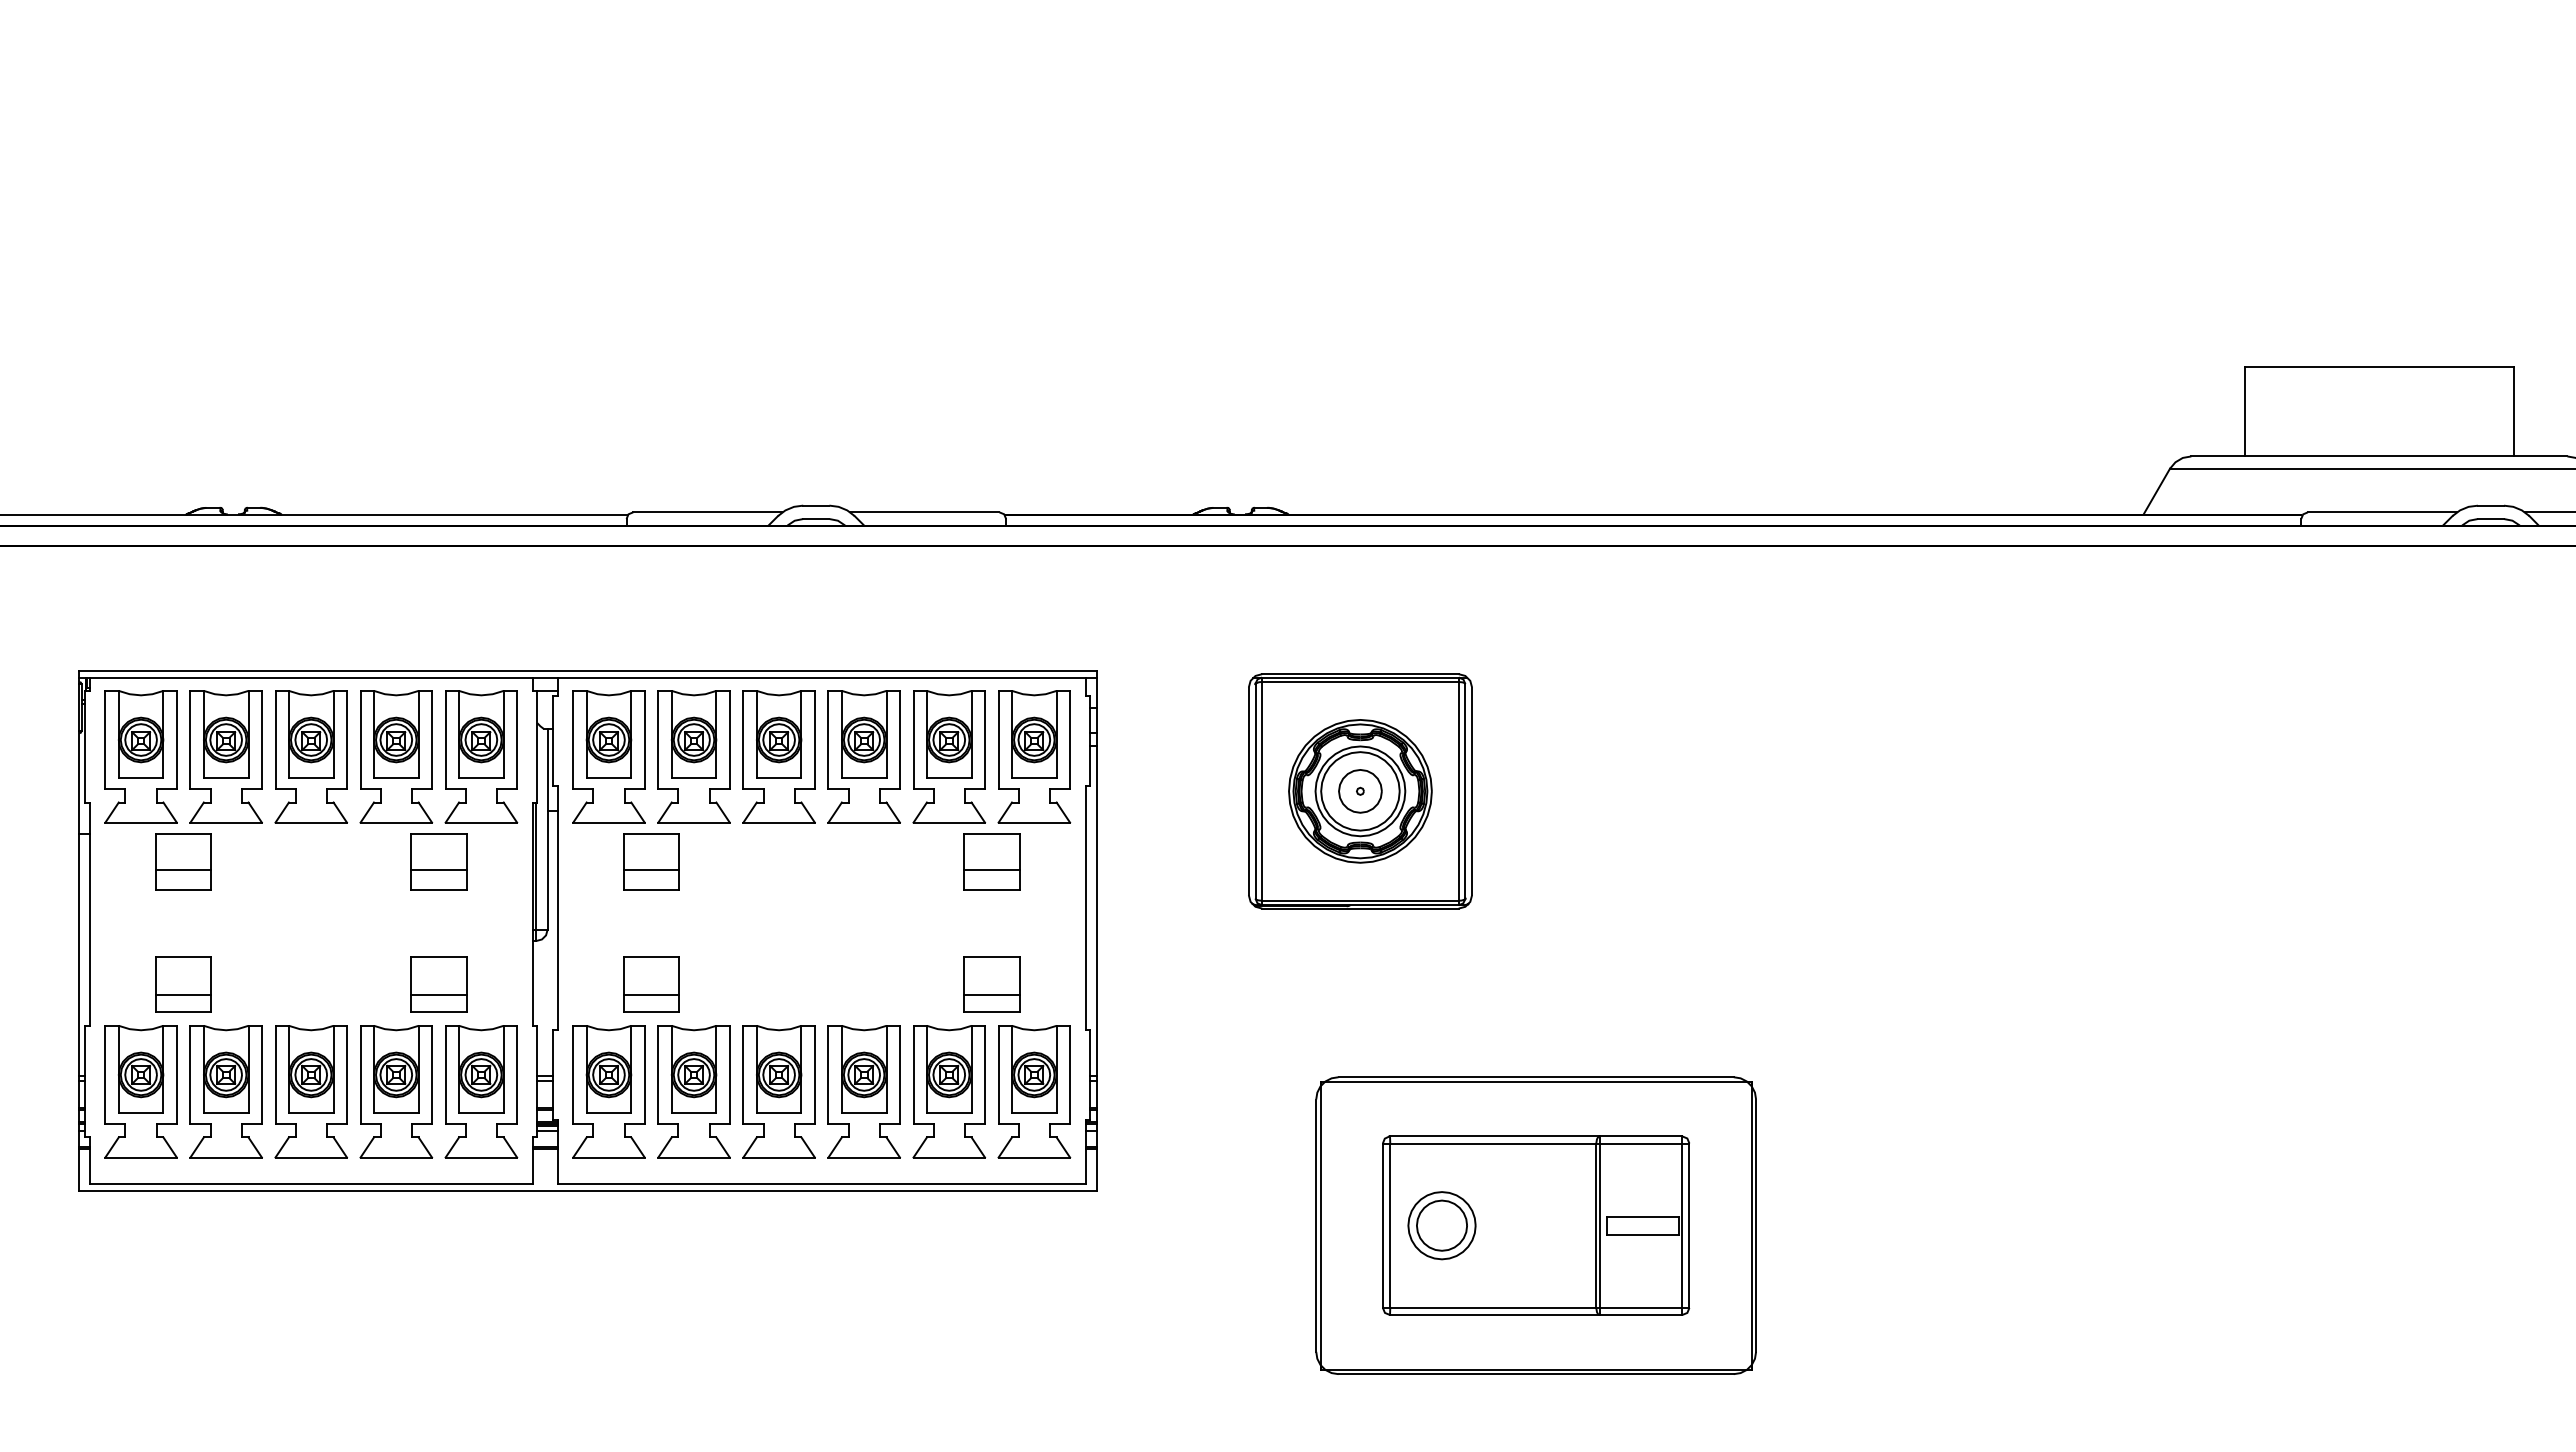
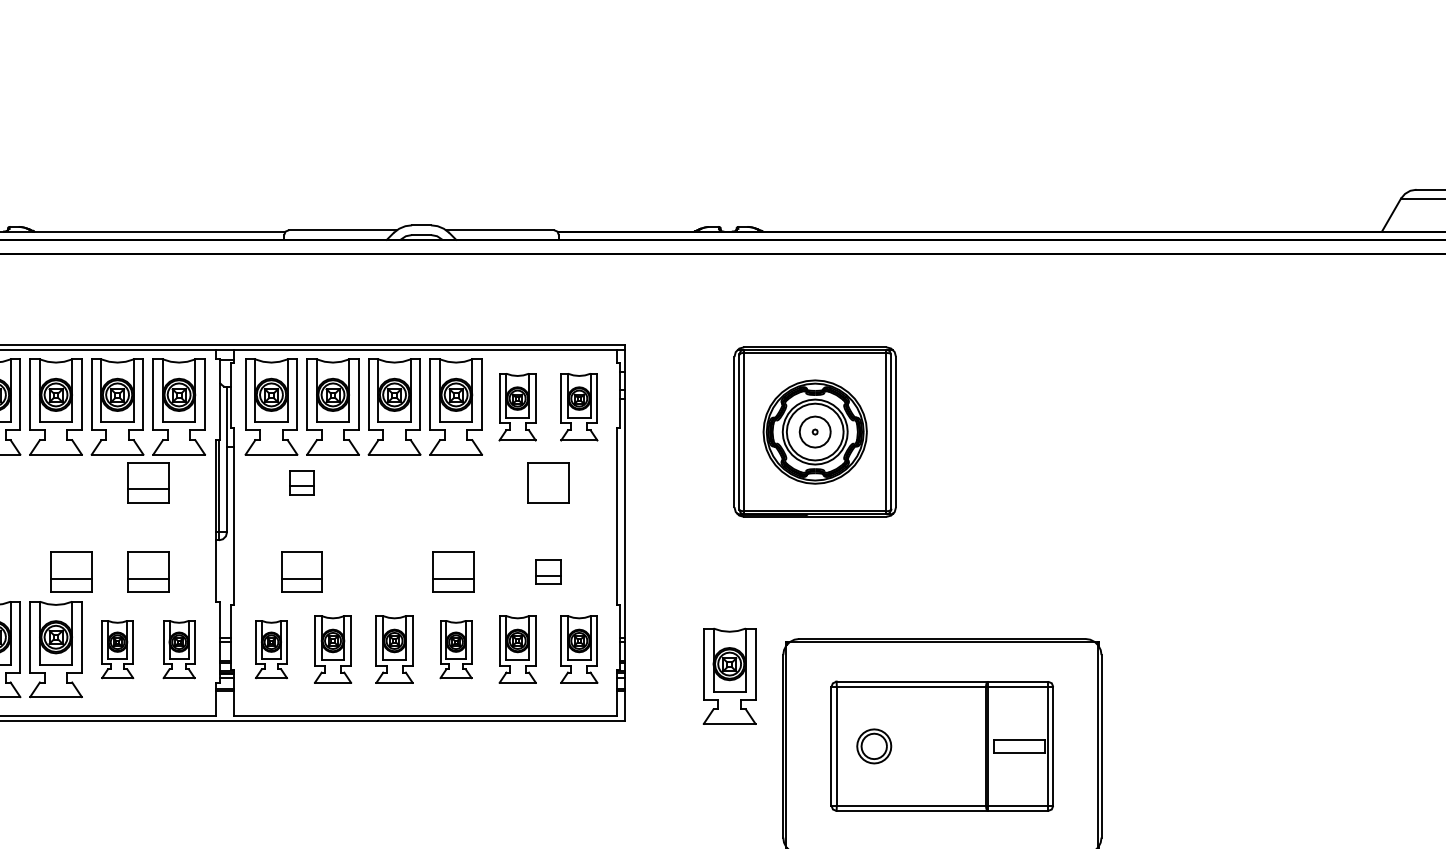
part: (948, 756) -> (517, 406), size x0.7
part: (1034, 756) -> (579, 406), size x0.7
part: (651, 861) -> (302, 482), size x0.6
line: (991, 869) -> (548, 488), removed
part: (332, 984) -> (71, 571), added
part: (860, 984) -> (453, 571), added
part: (991, 984) -> (548, 571), size x0.6
part: (396, 1091) -> (117, 649), size x0.6
part: (481, 1091) -> (179, 649), size x0.6
part: (608, 1091) -> (271, 649), size x0.6
part: (693, 1091) -> (332, 649), size x0.7
part: (778, 1091) -> (394, 649), size x0.7
part: (863, 1091) -> (455, 649), size x0.6
part: (949, 1091) -> (517, 649), size x0.7
part: (1034, 1091) -> (579, 649), size x0.7
part: (1241, 1128) -> (729, 676), added
part: (1441, 1225) -> (873, 746), size x0.7

